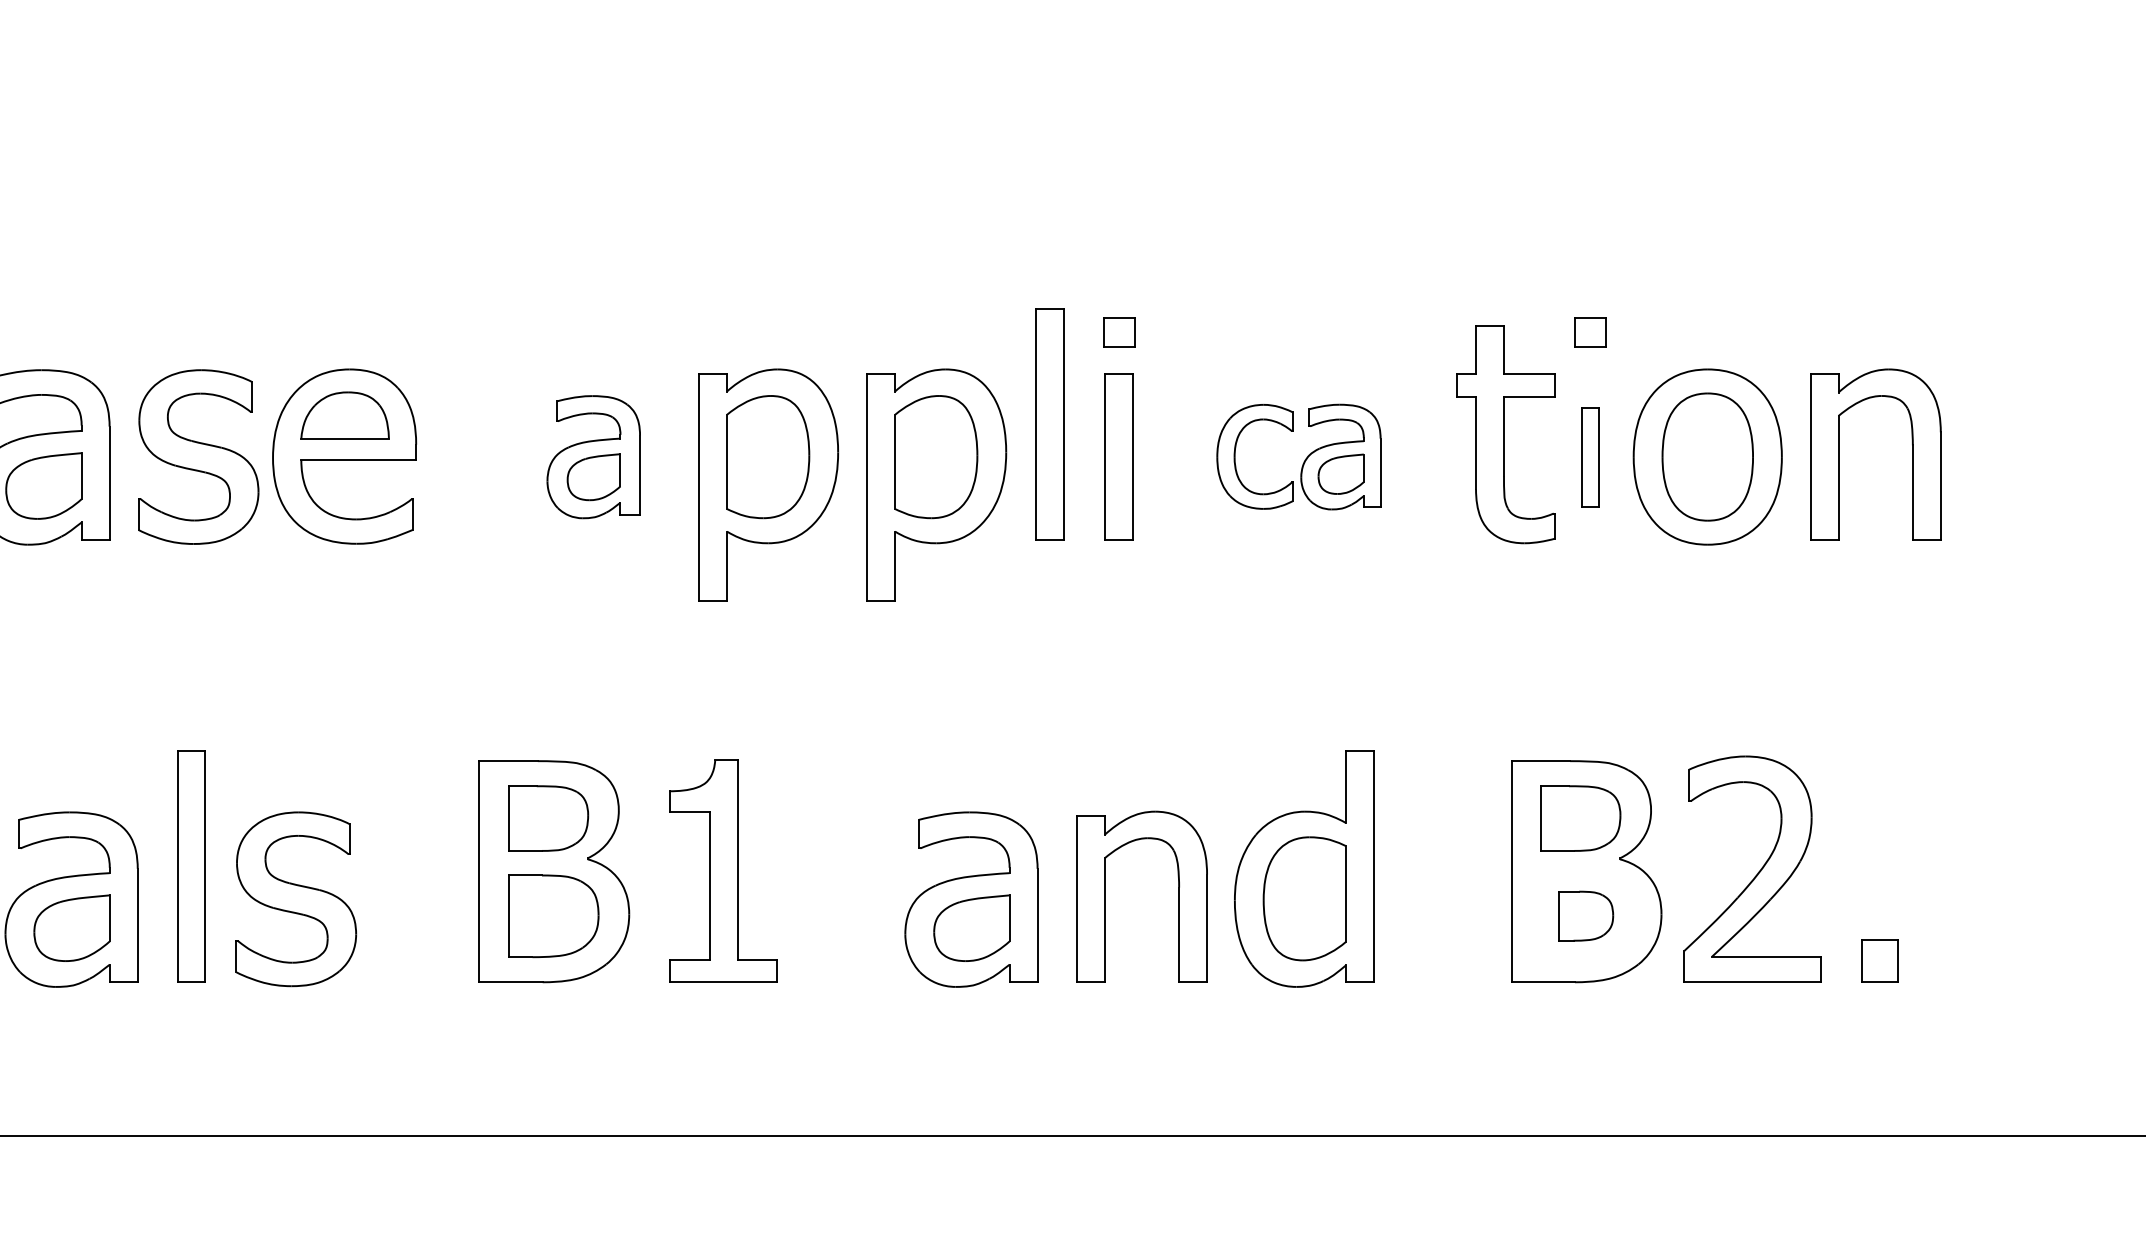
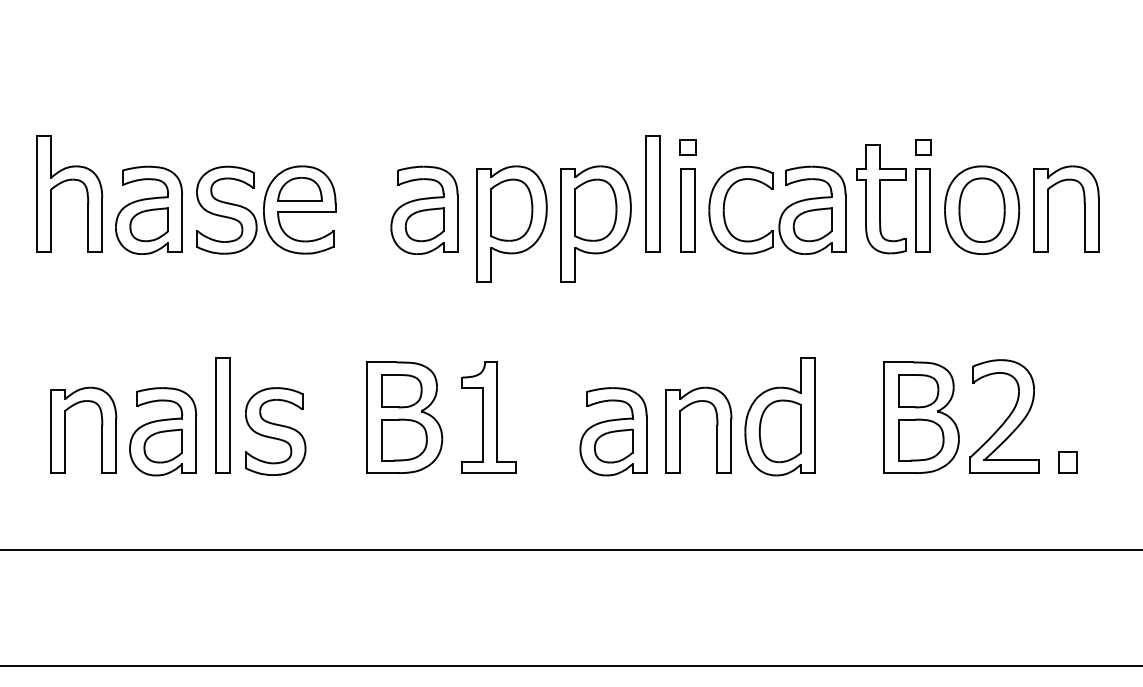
part: (593, 455) -> (424, 209), size x1.43
part: (1299, 455) -> (777, 209), size x1.67
part: (1588, 457) -> (922, 210), size x1.67
part: (1586, 915) -> (921, 439), size x1.67

